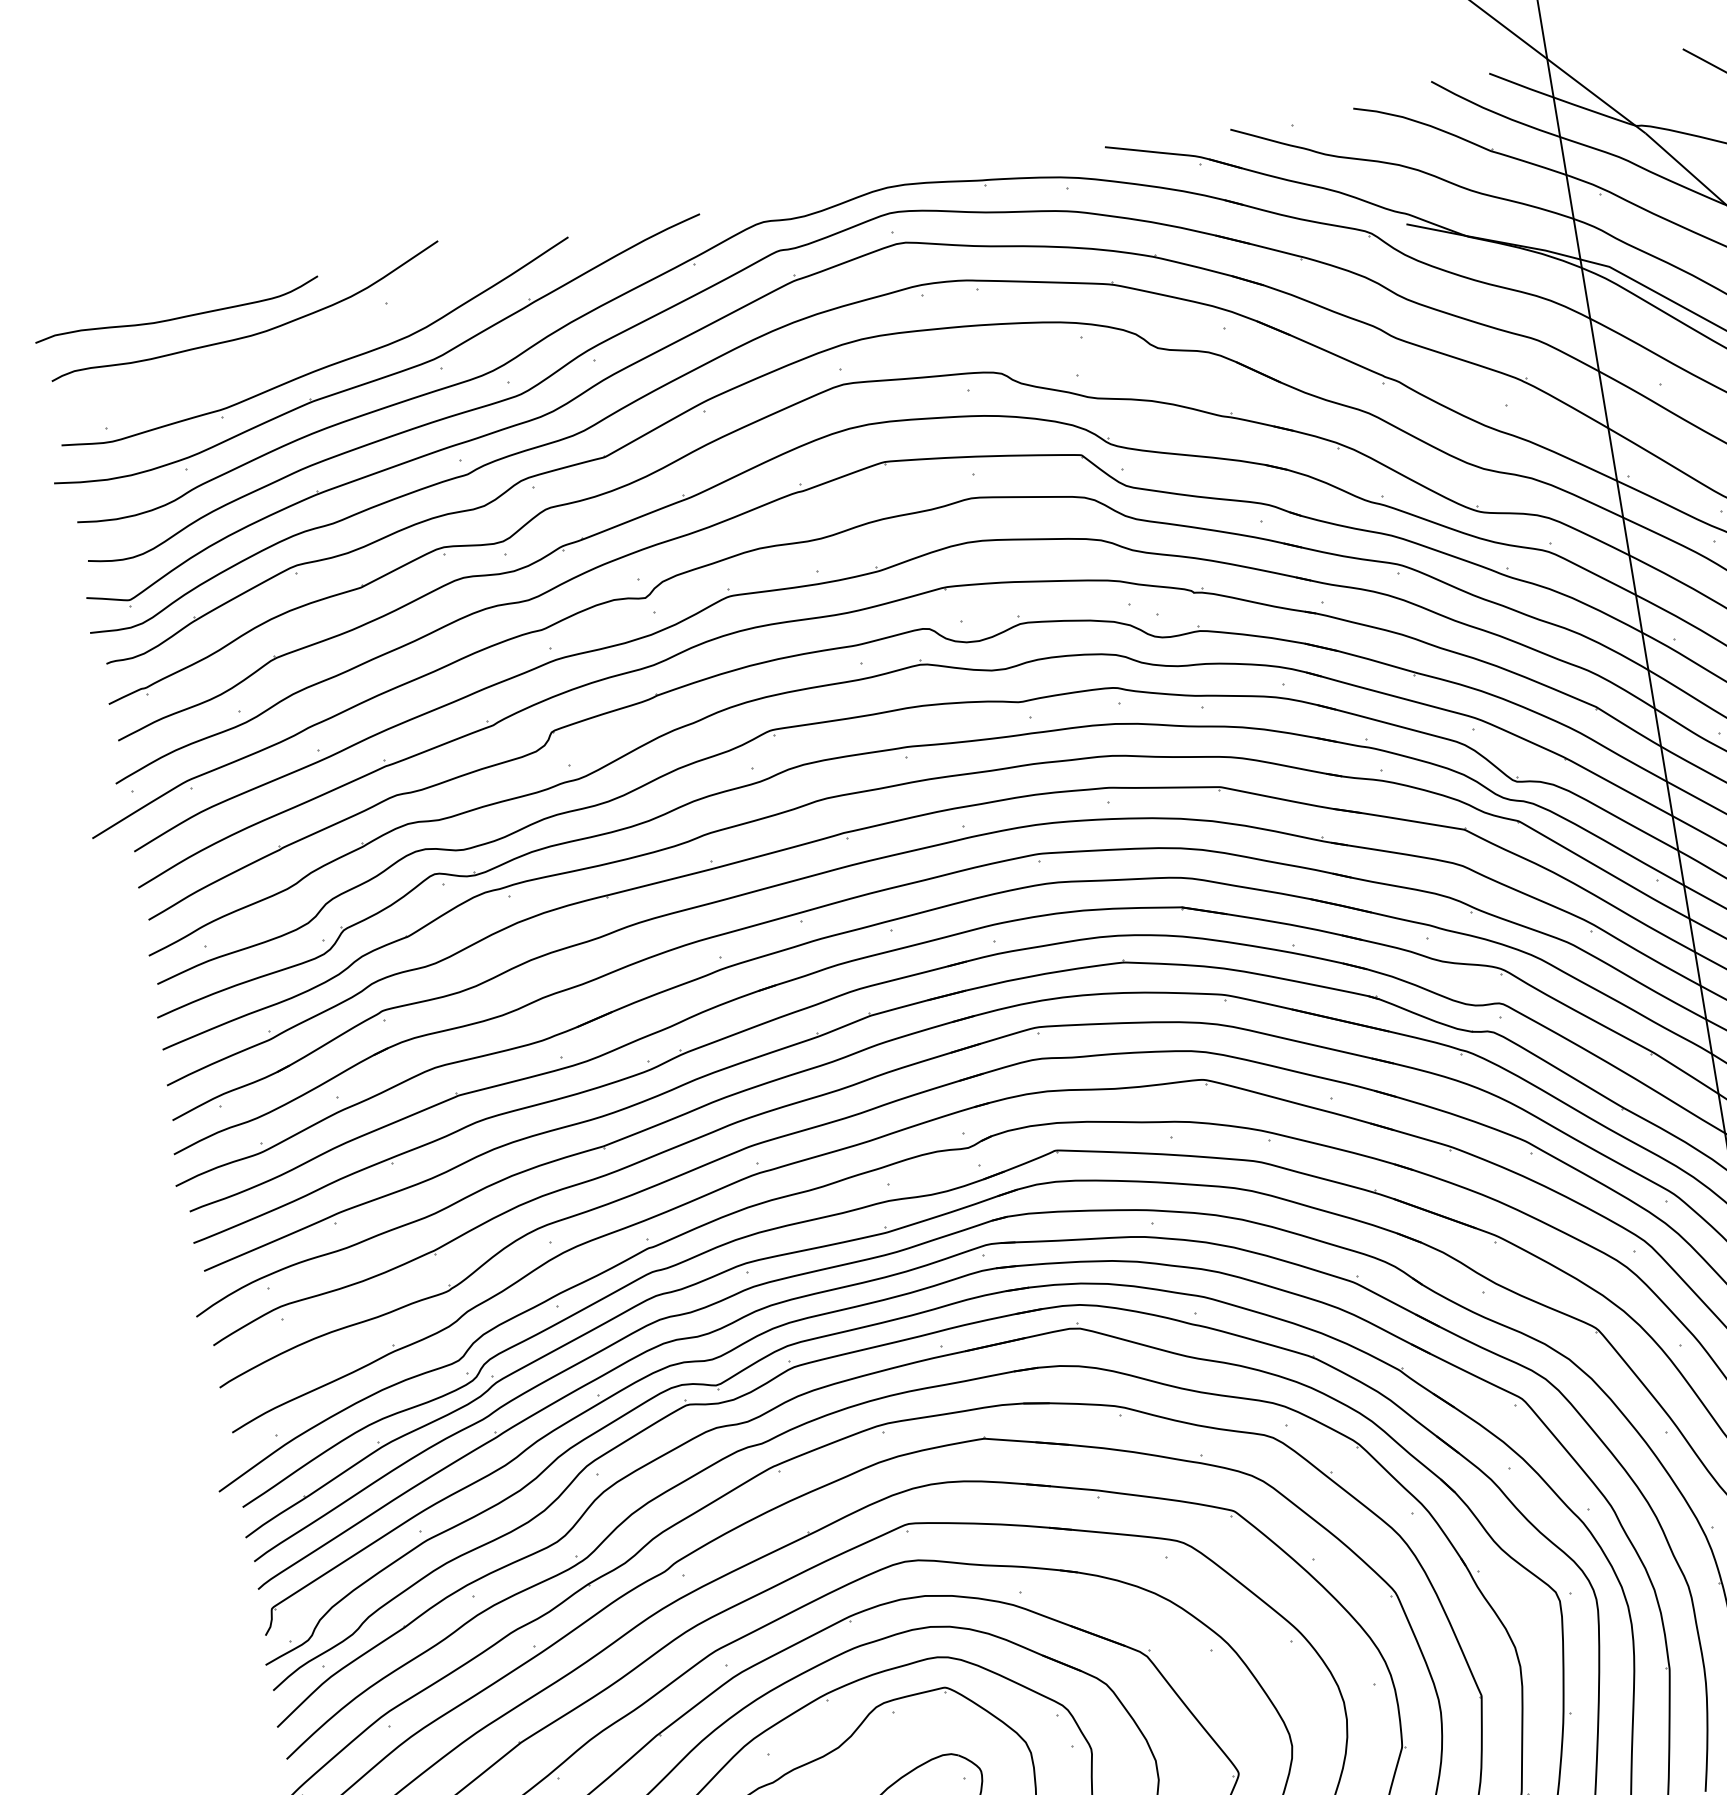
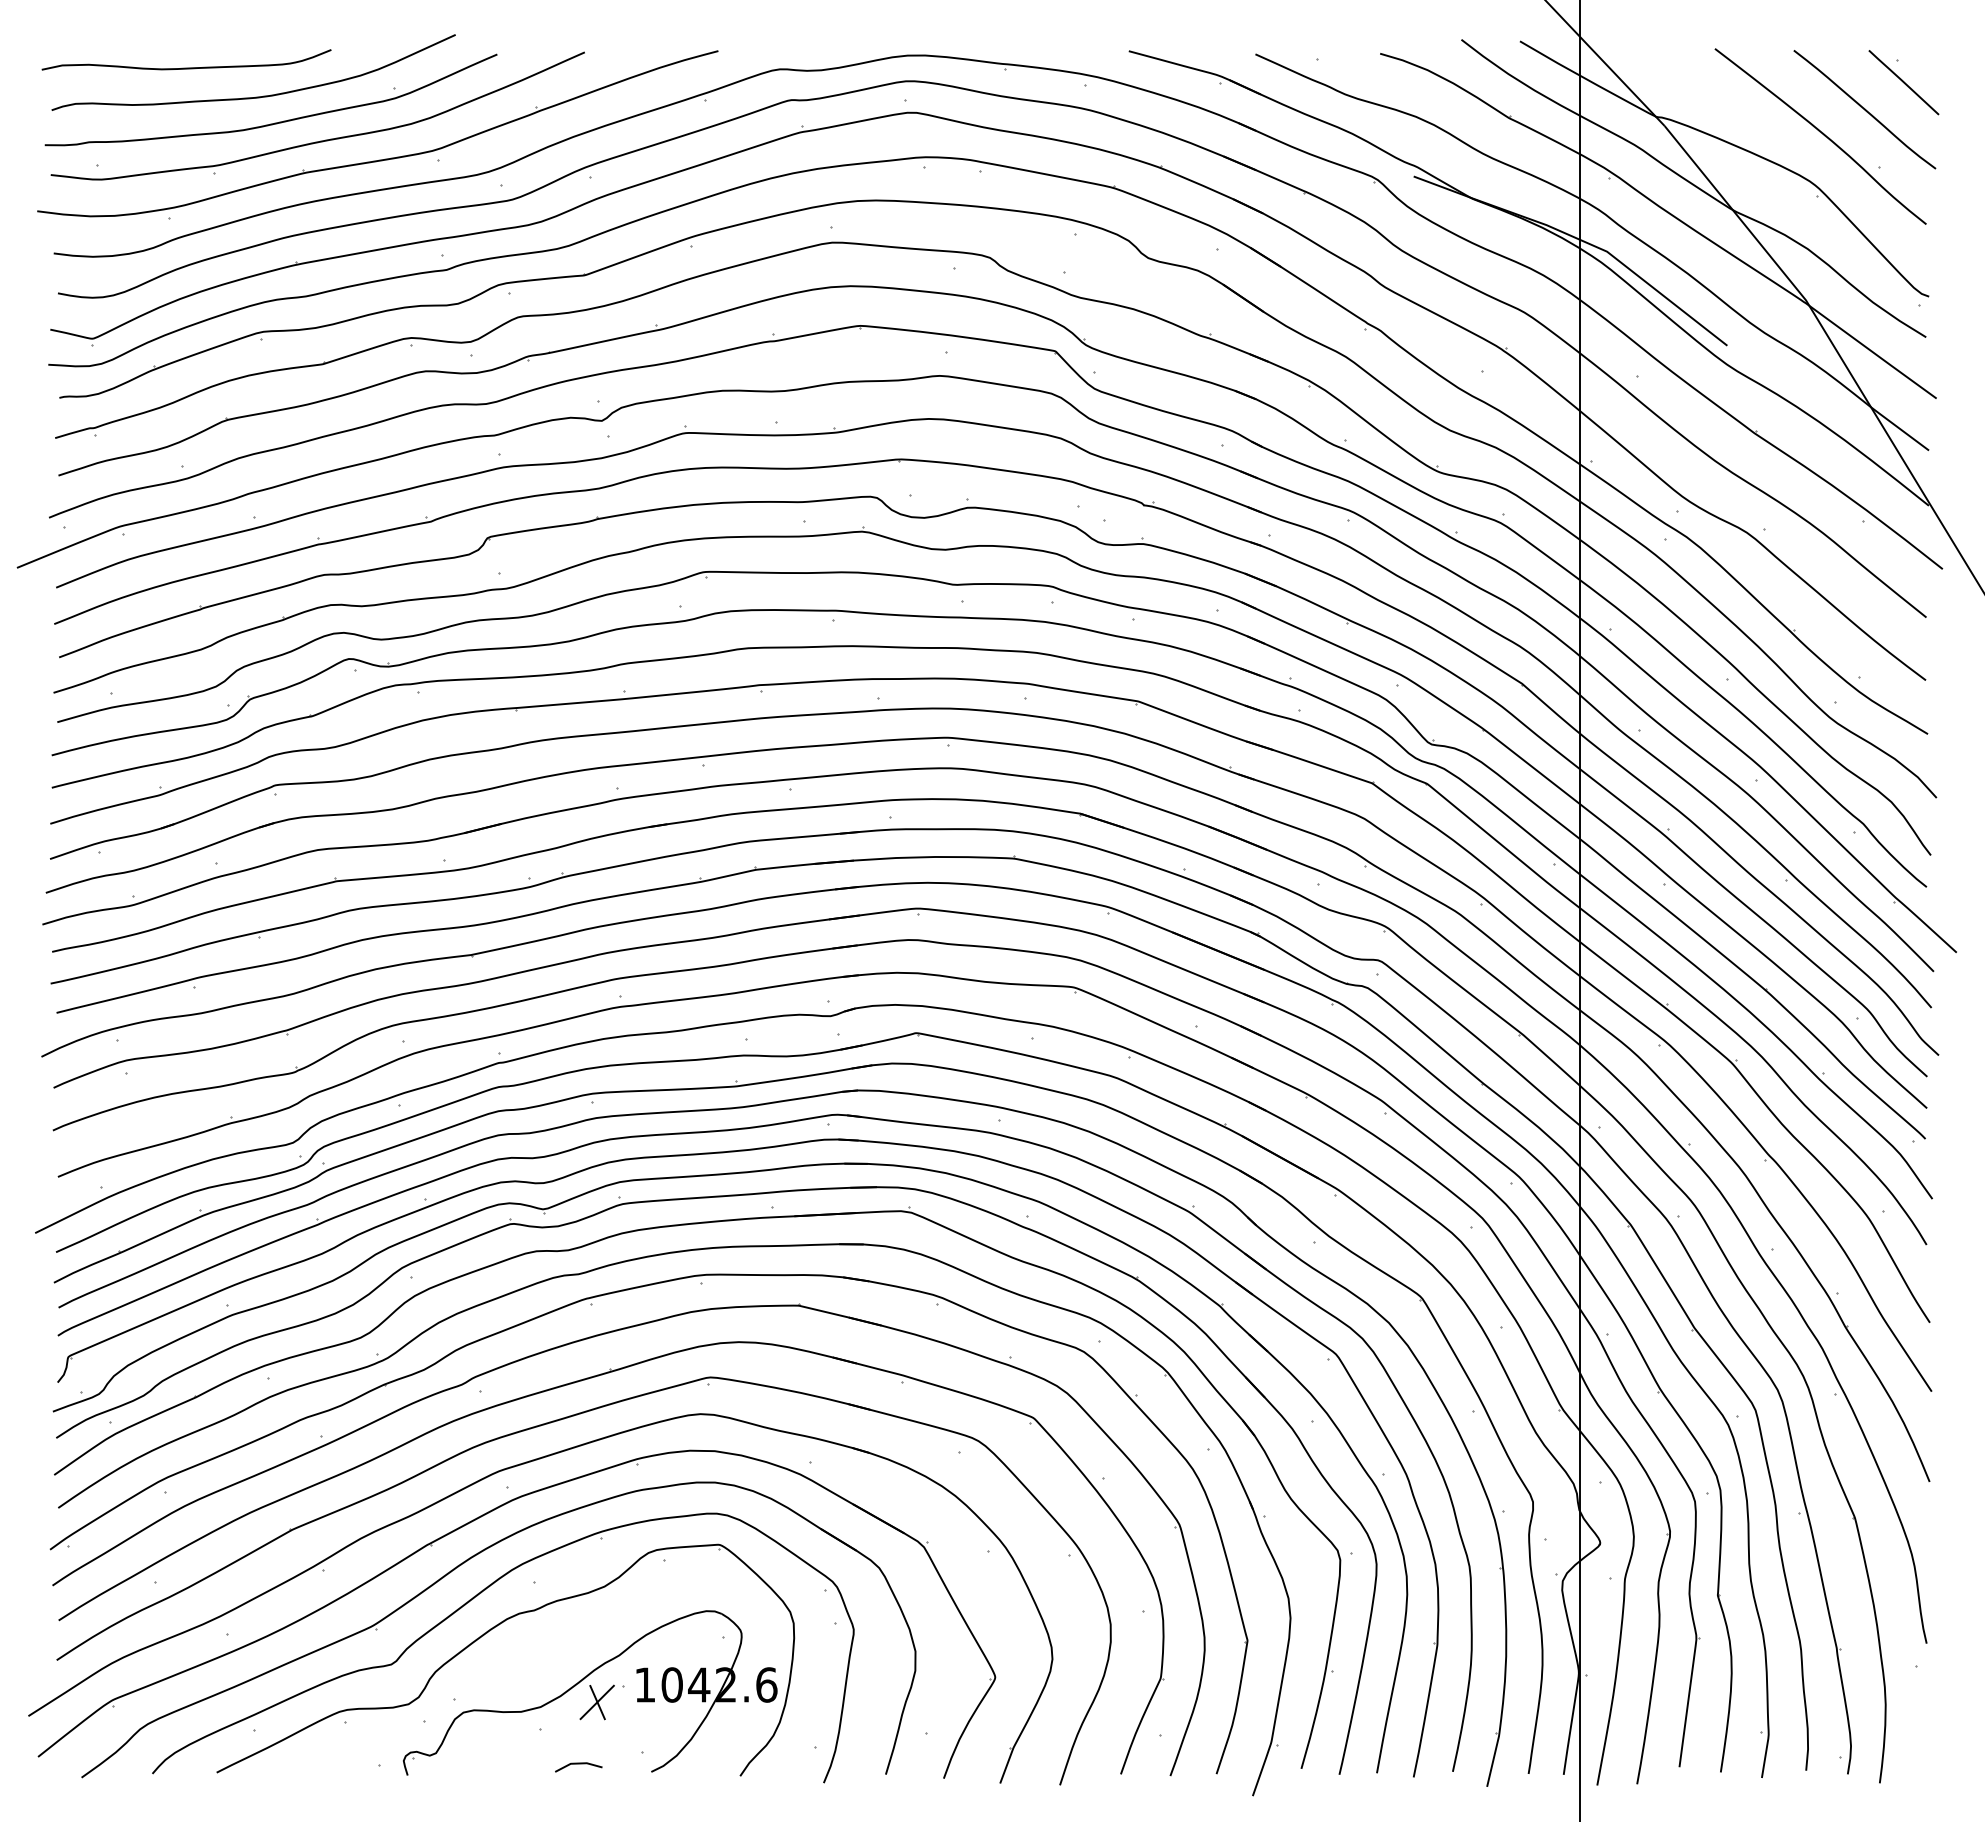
curve: (273, 357) -> (274, 122), added

